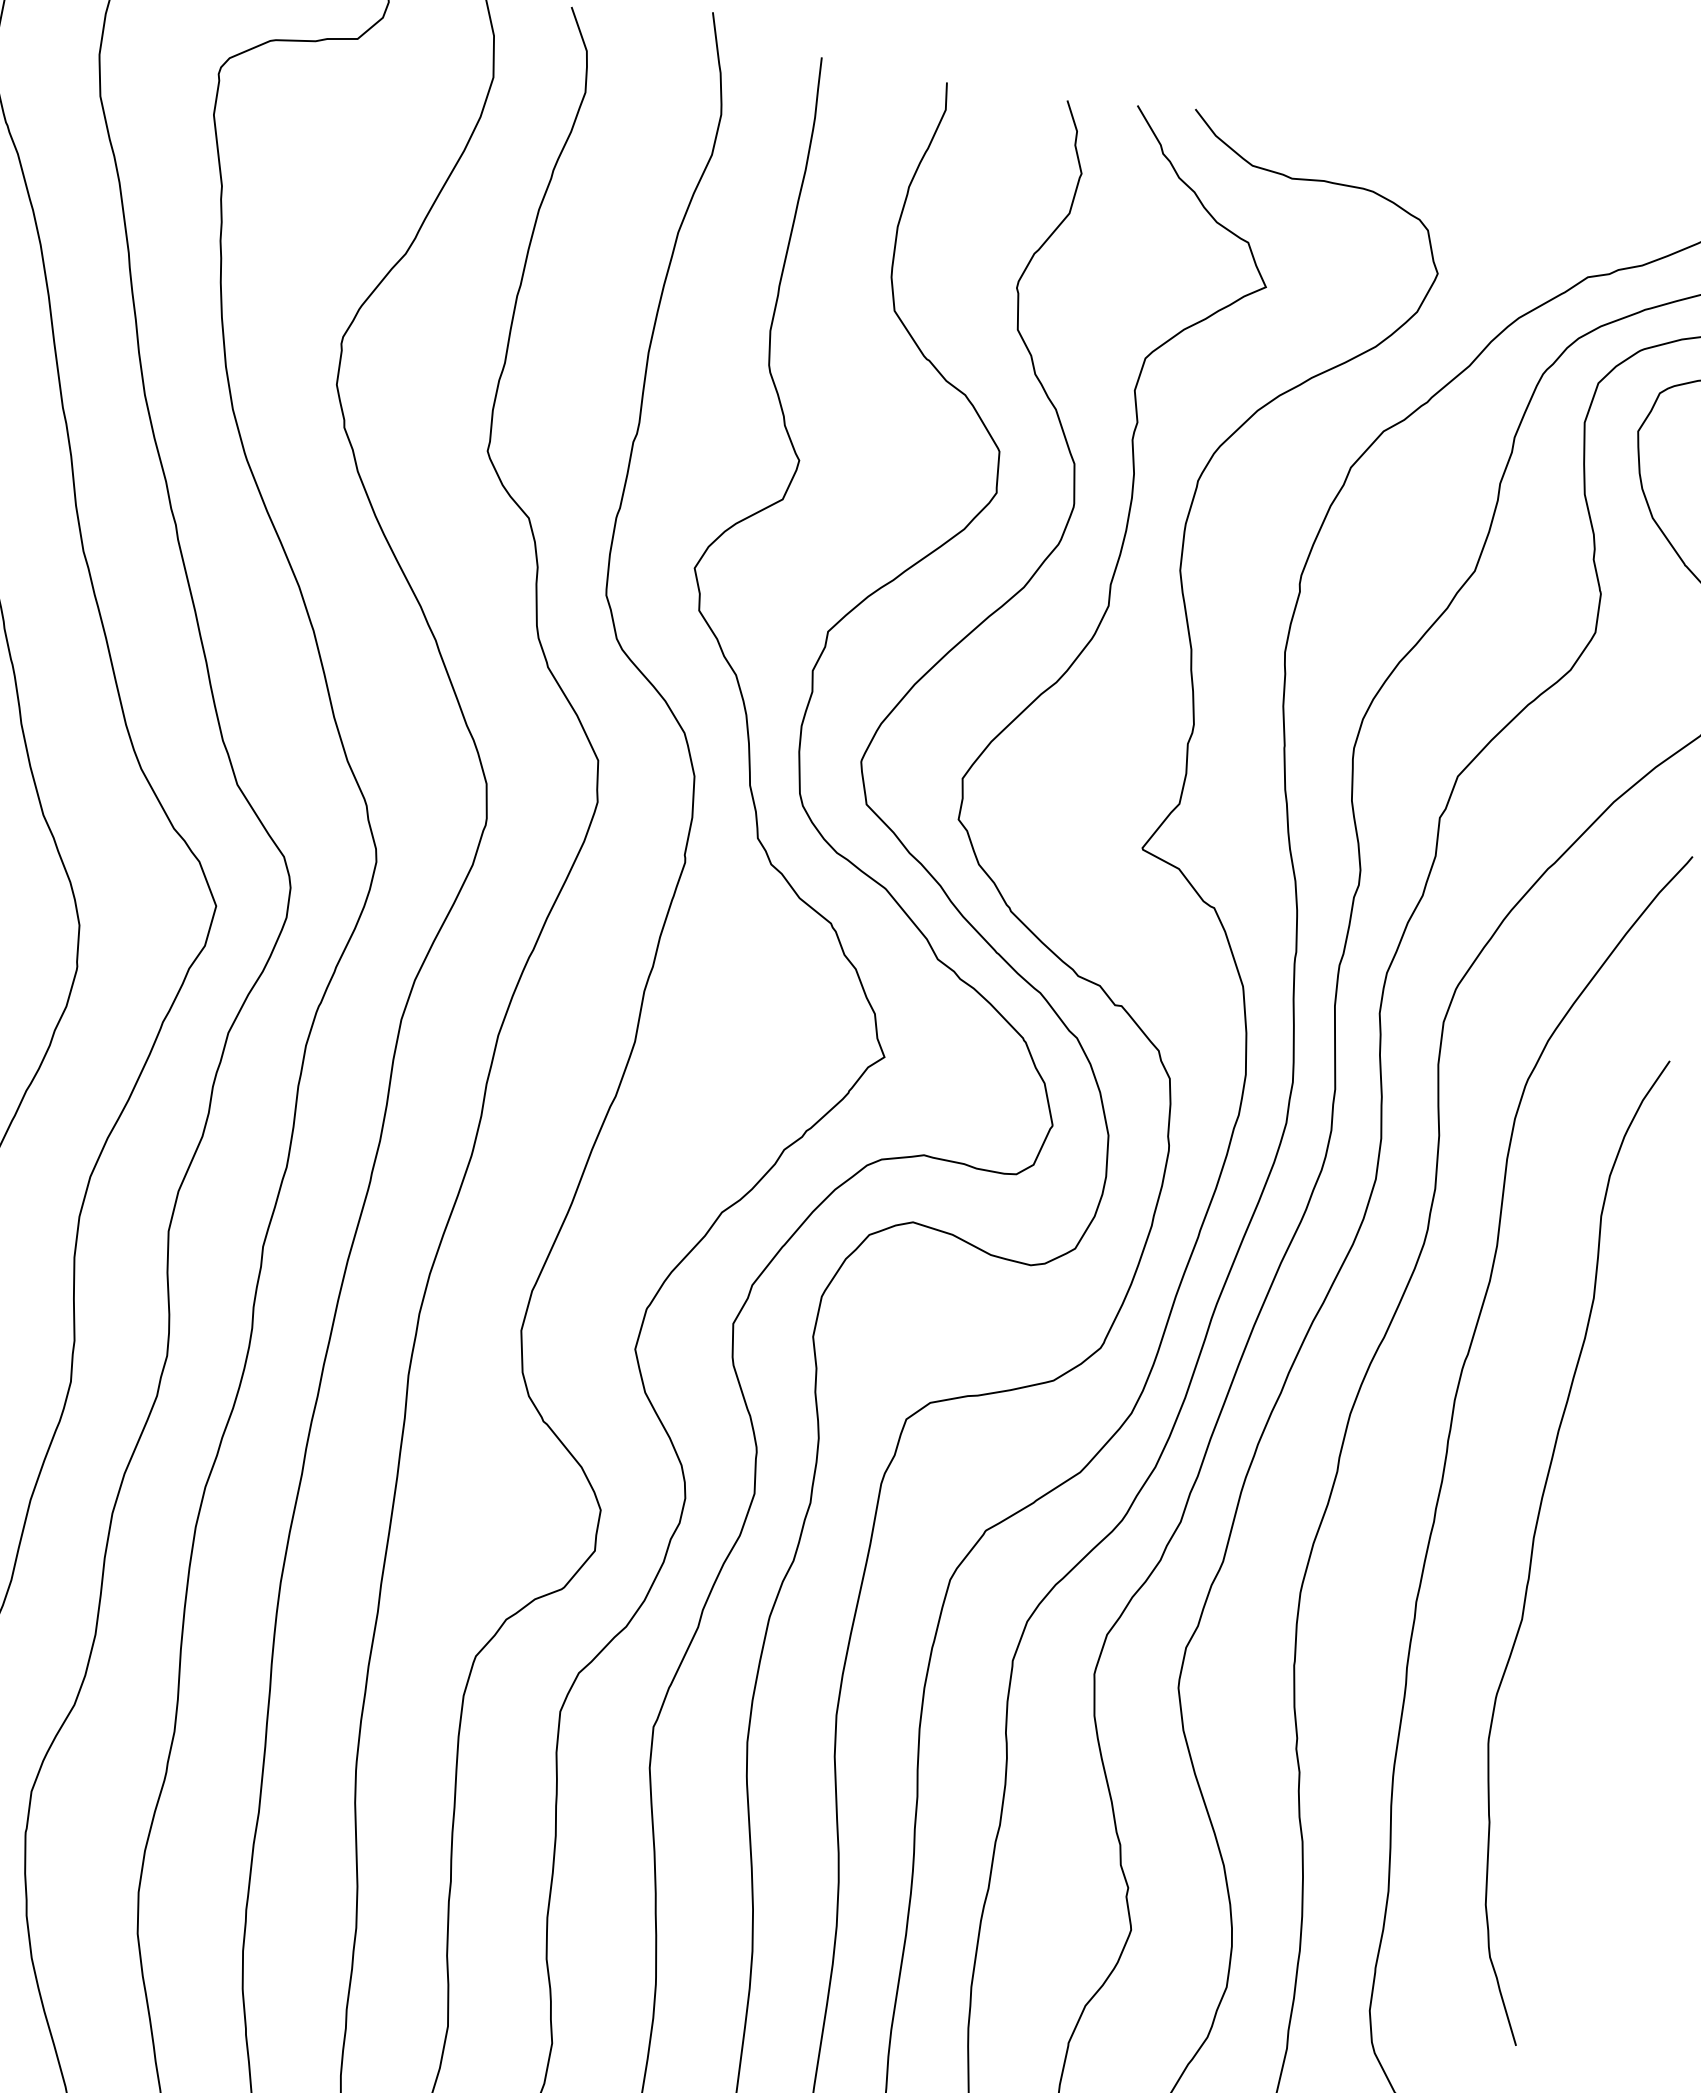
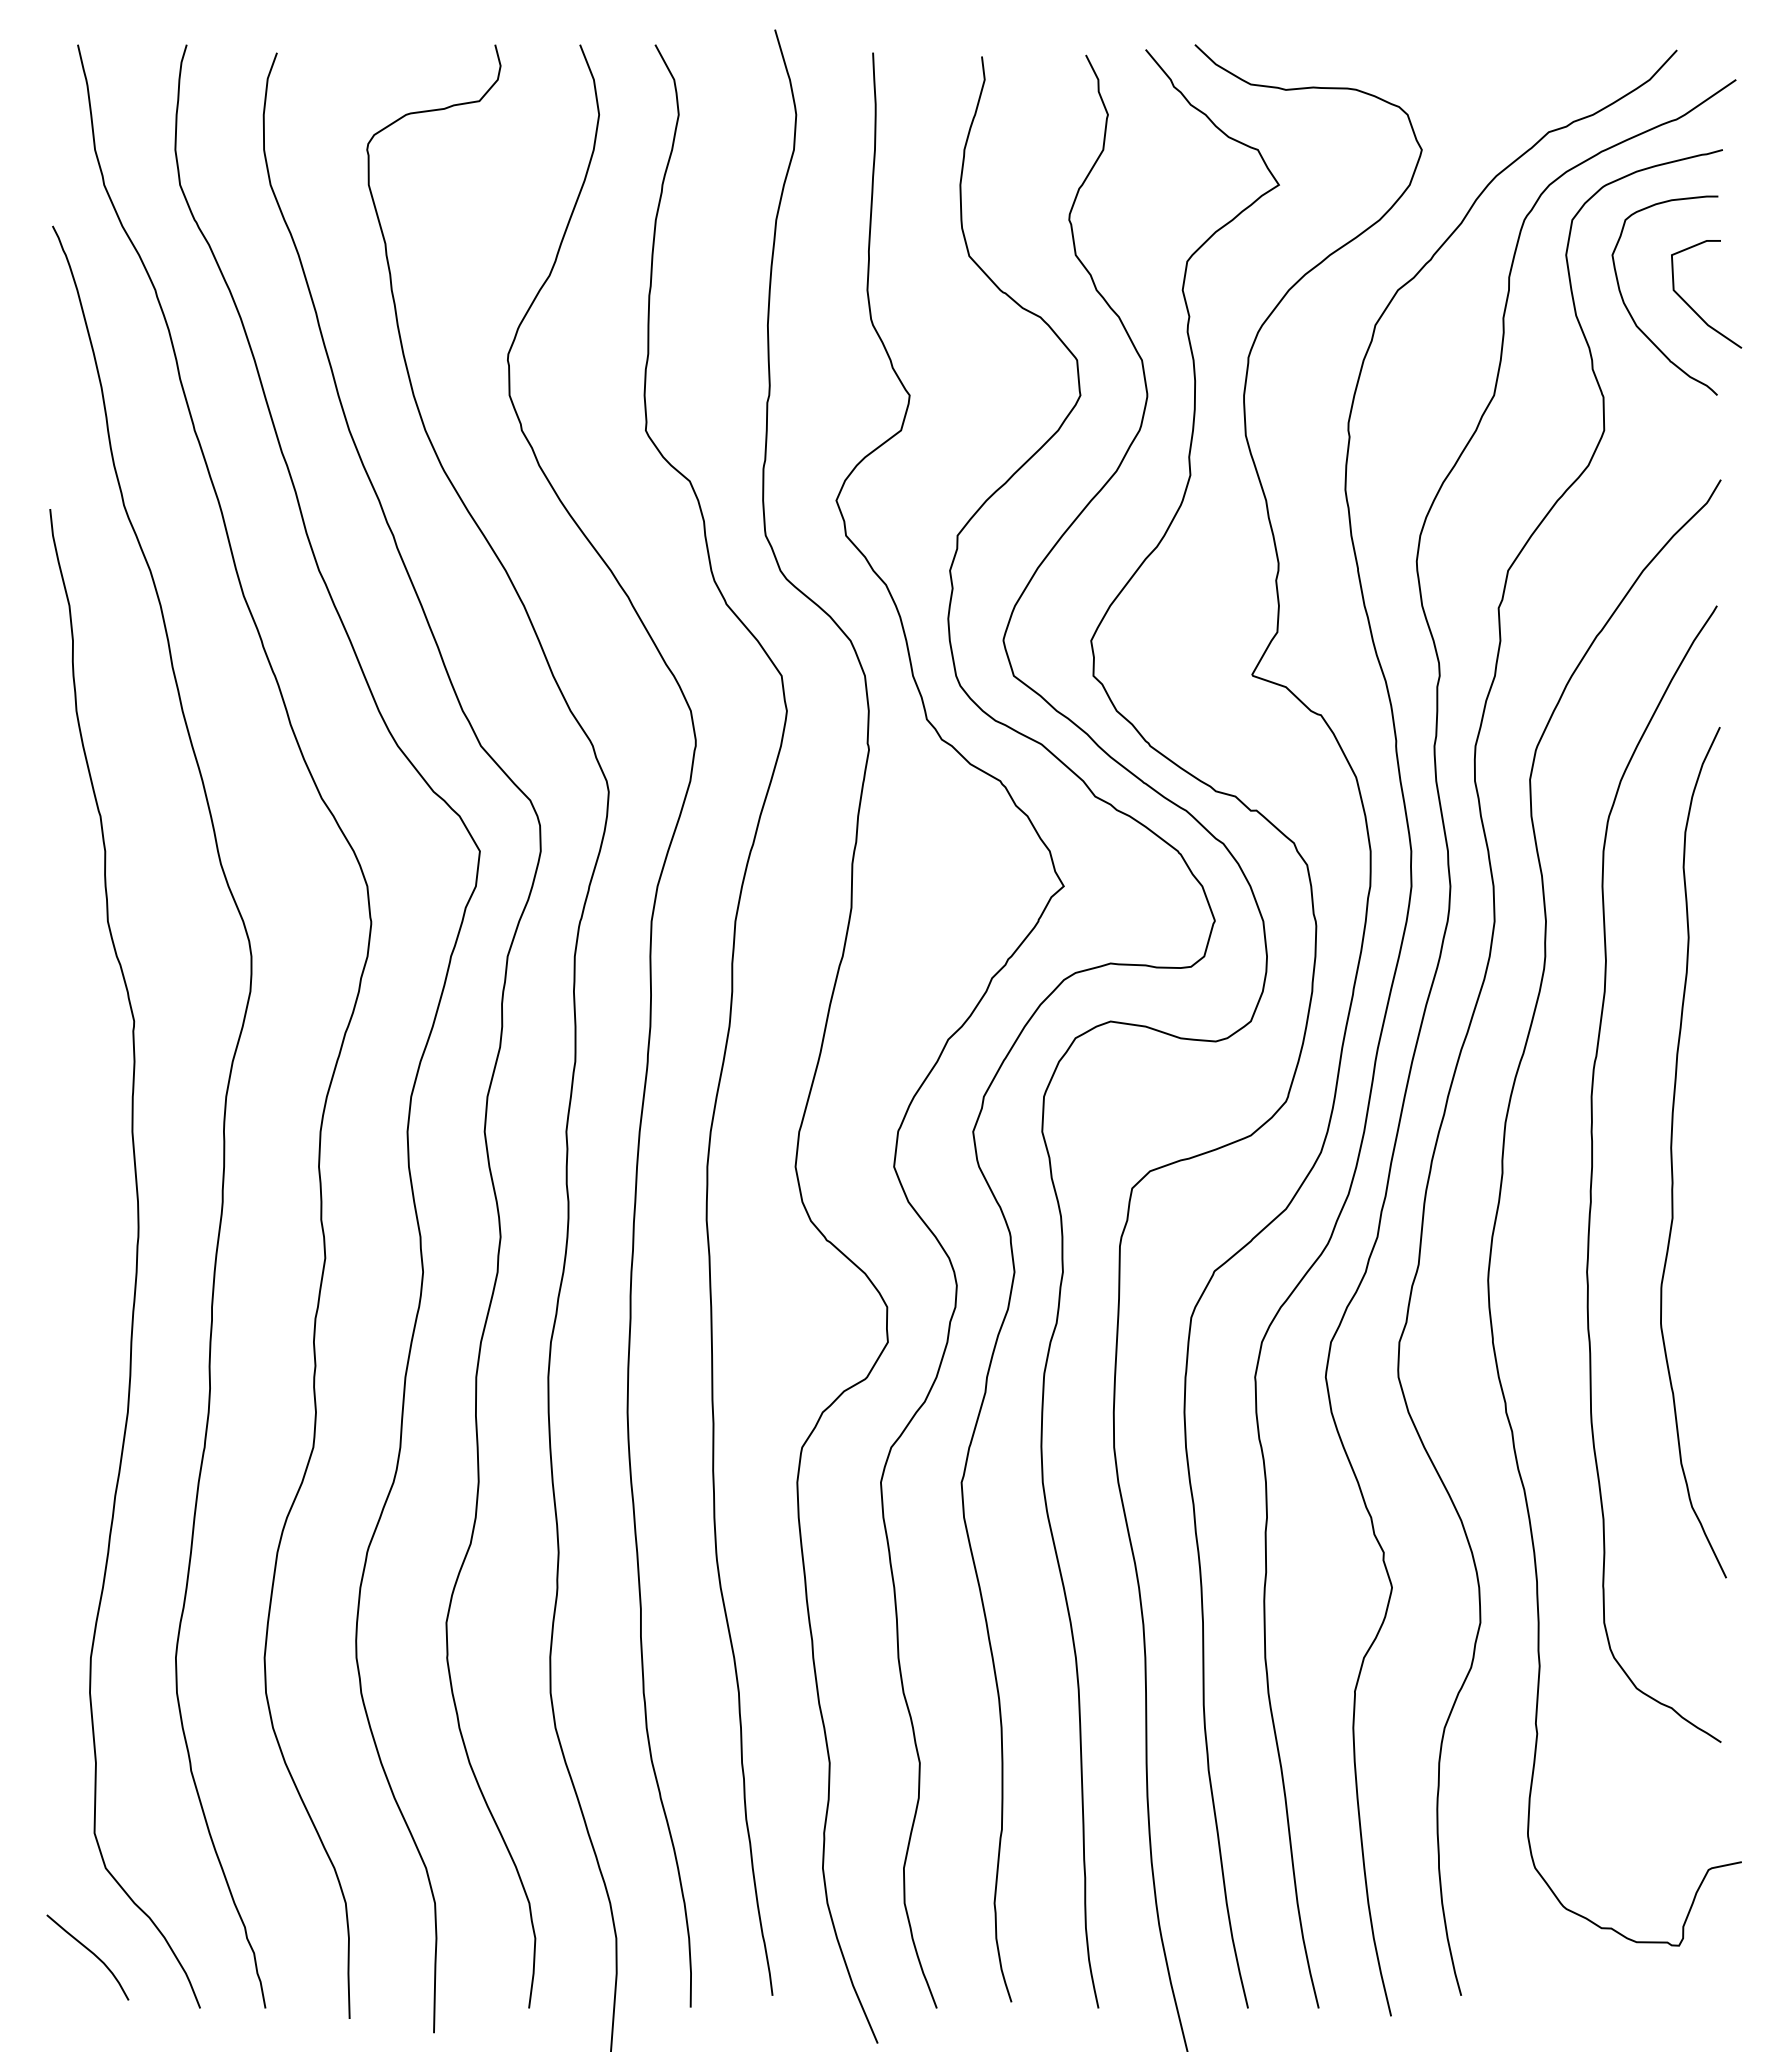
curve: (1534, 1543) -> (1672, 1152), moved

